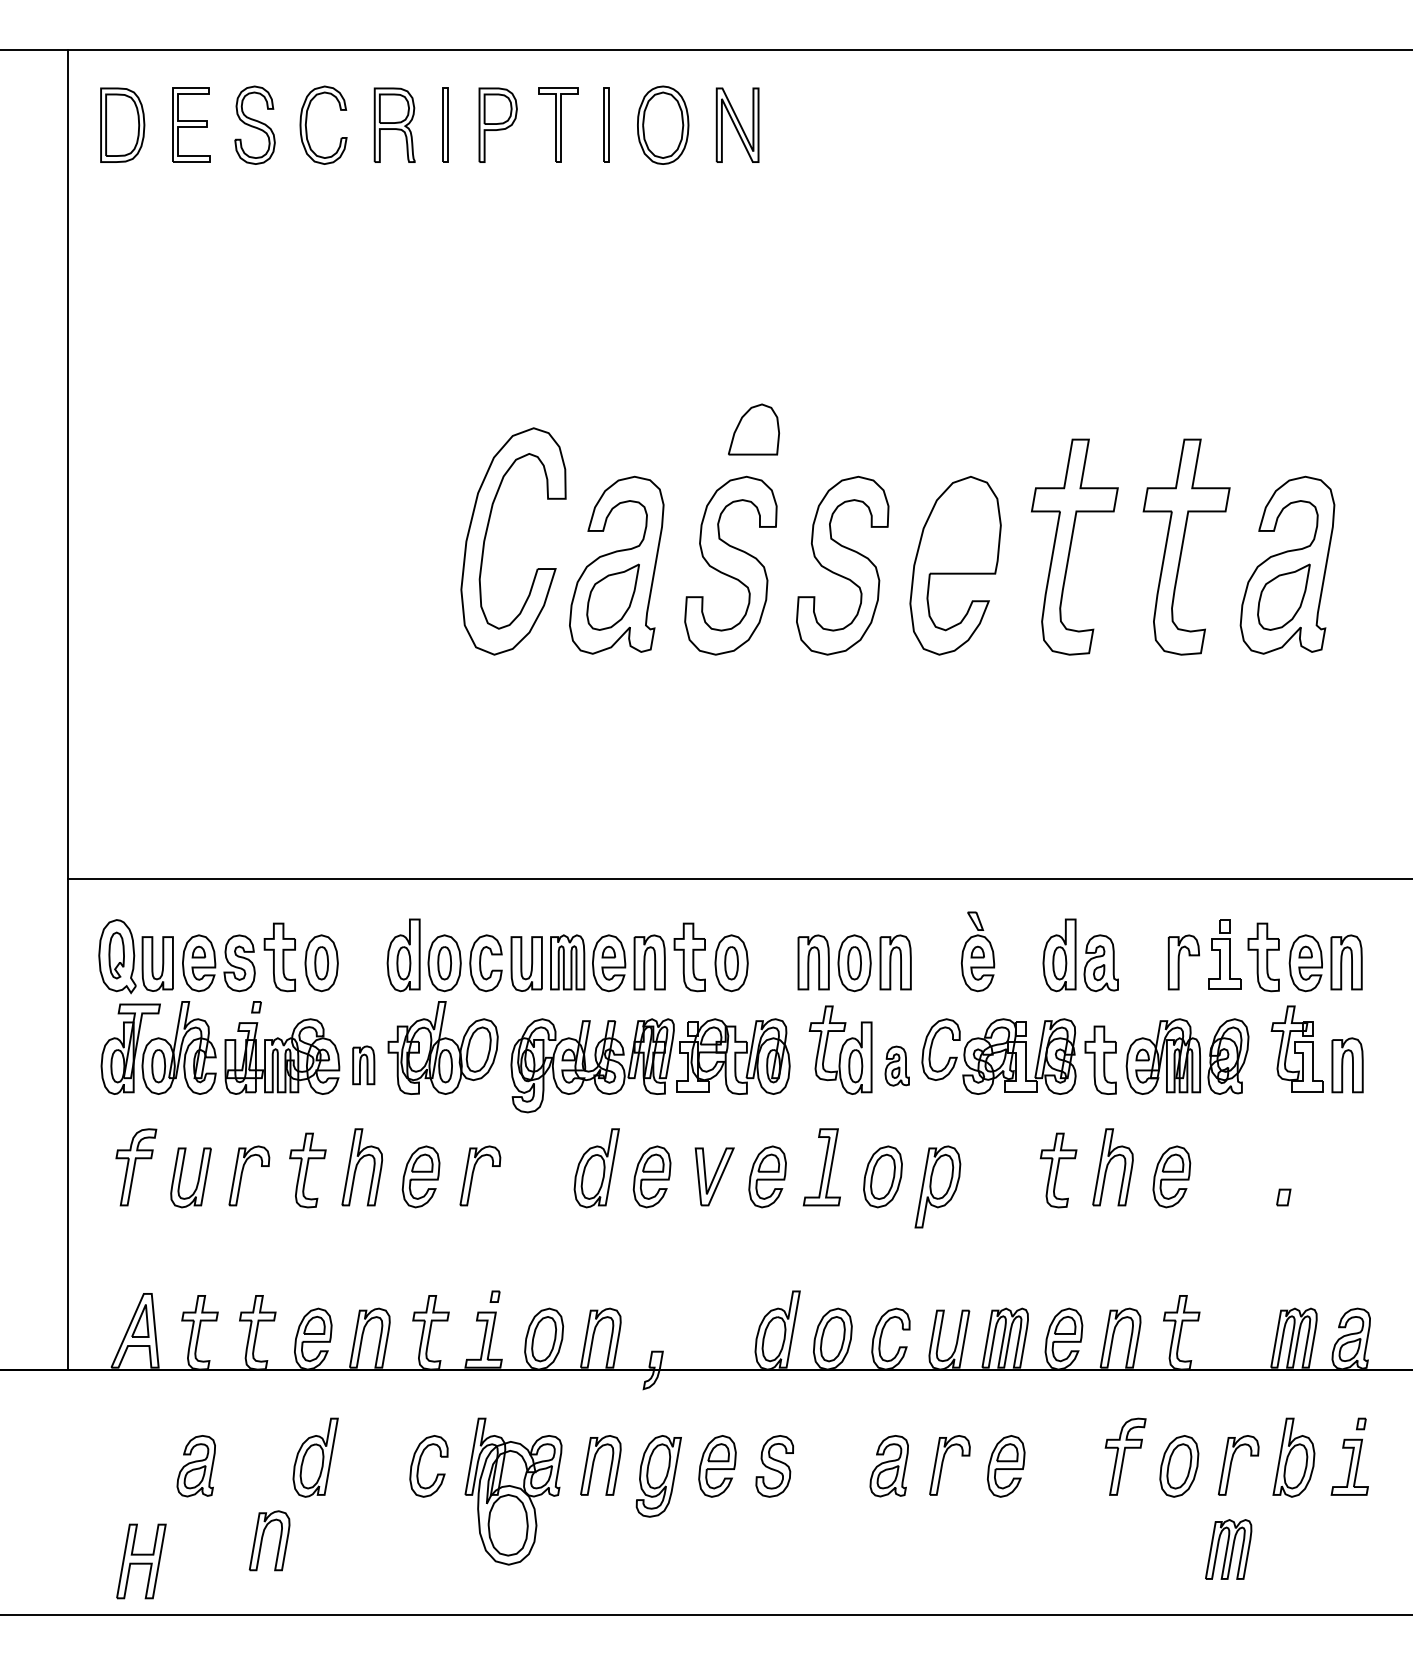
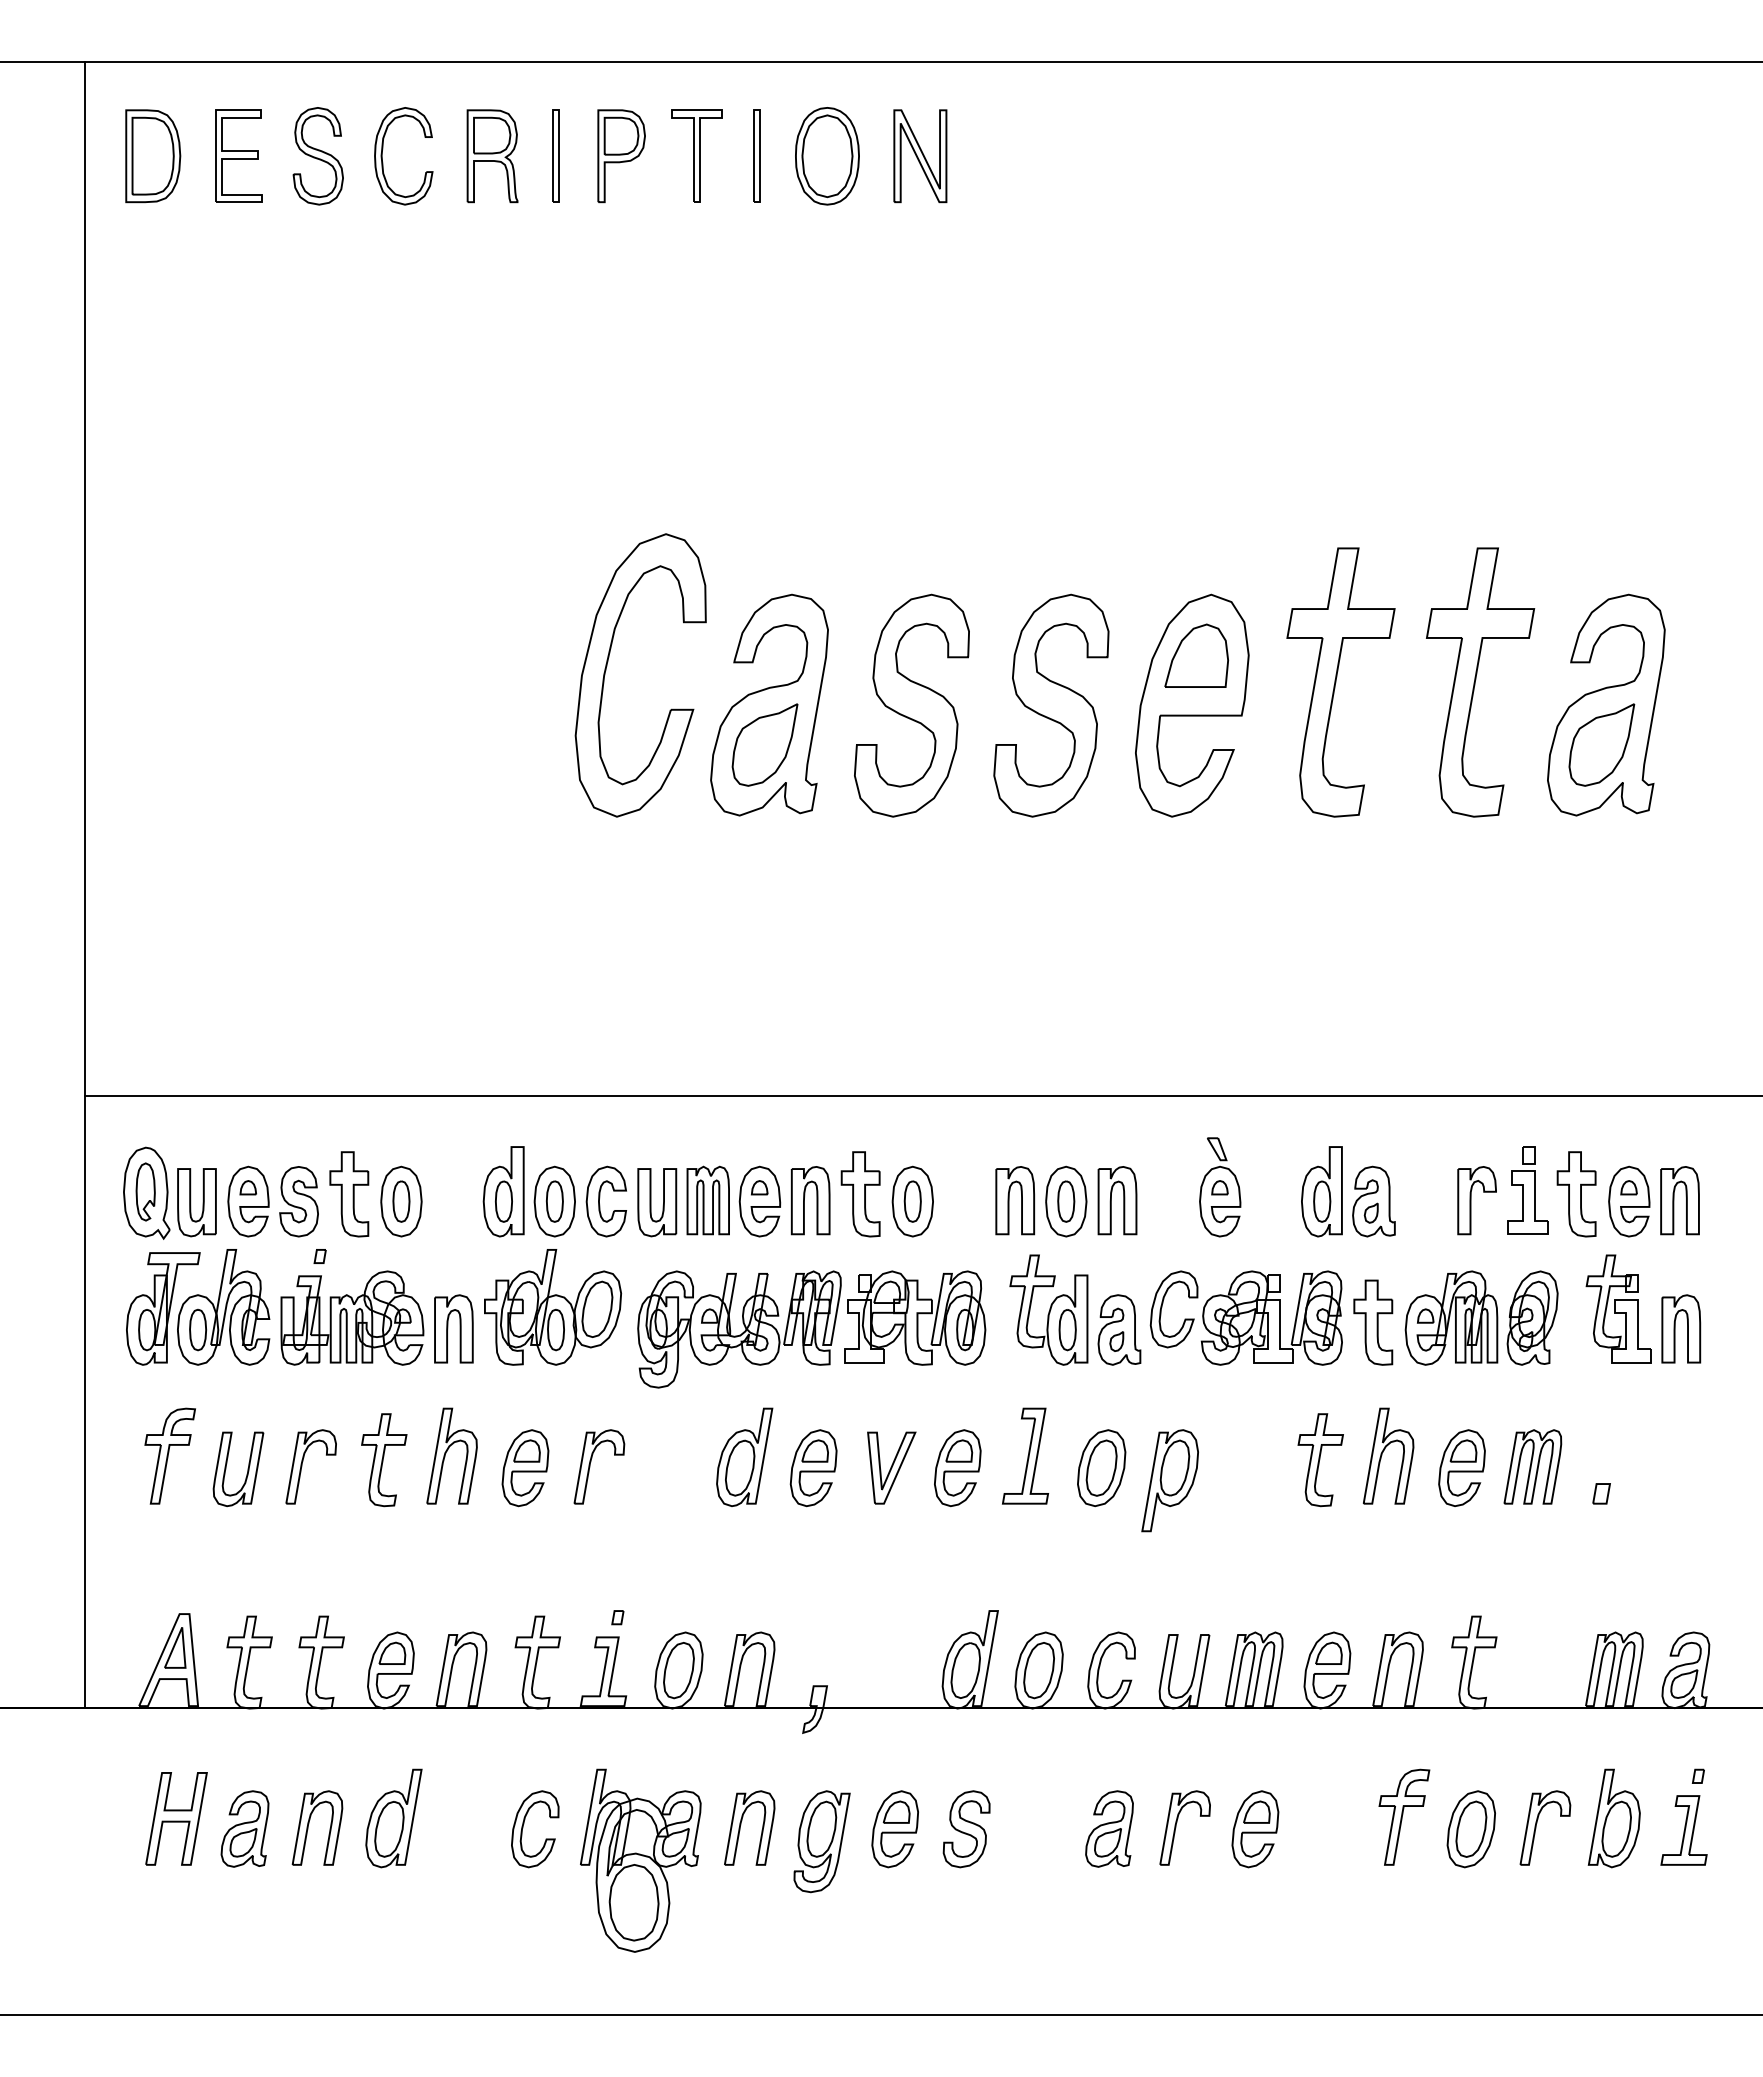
part: (753, 429) -> (1196, 655), moved
part: (363, 1064) -> (453, 1328), size x1.43
part: (897, 1065) -> (1119, 1329), size x1.43
part: (263, 1537) -> (309, 1823), moved
part: (1228, 1549) -> (1532, 1466), moved
part: (141, 1561) -> (176, 1818), moved

